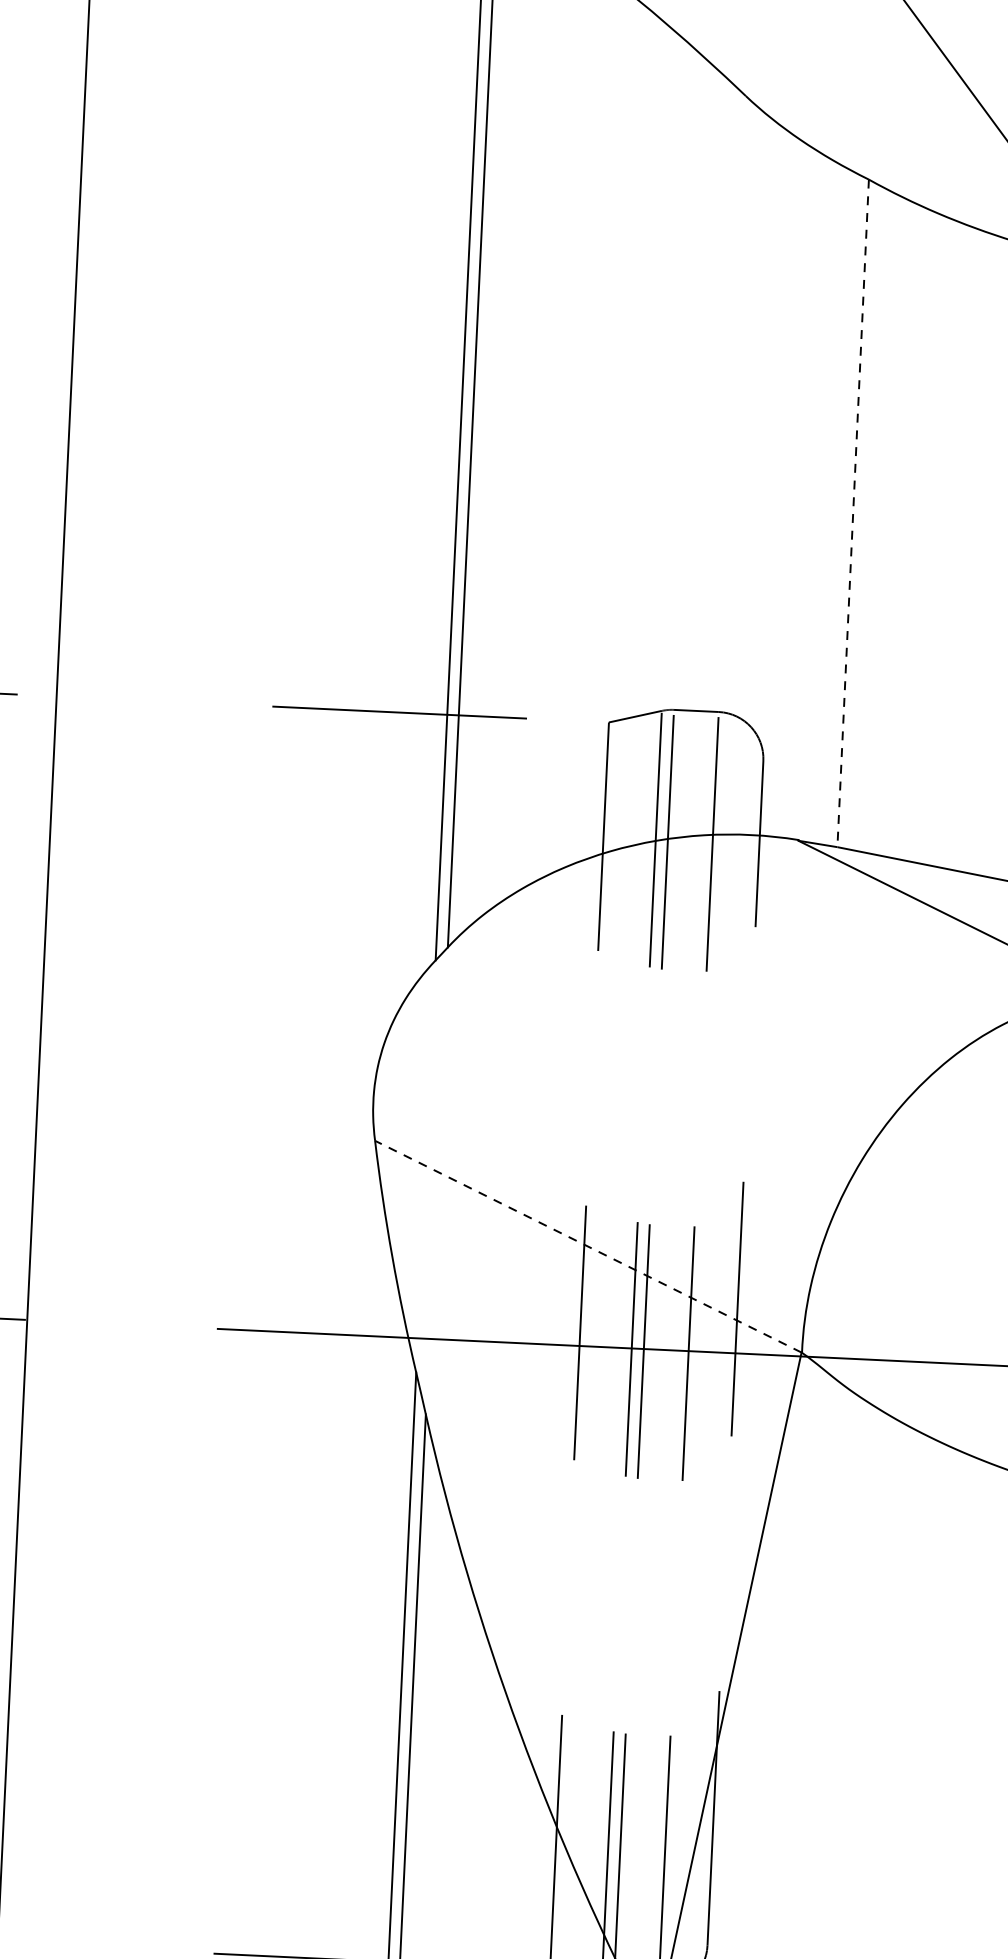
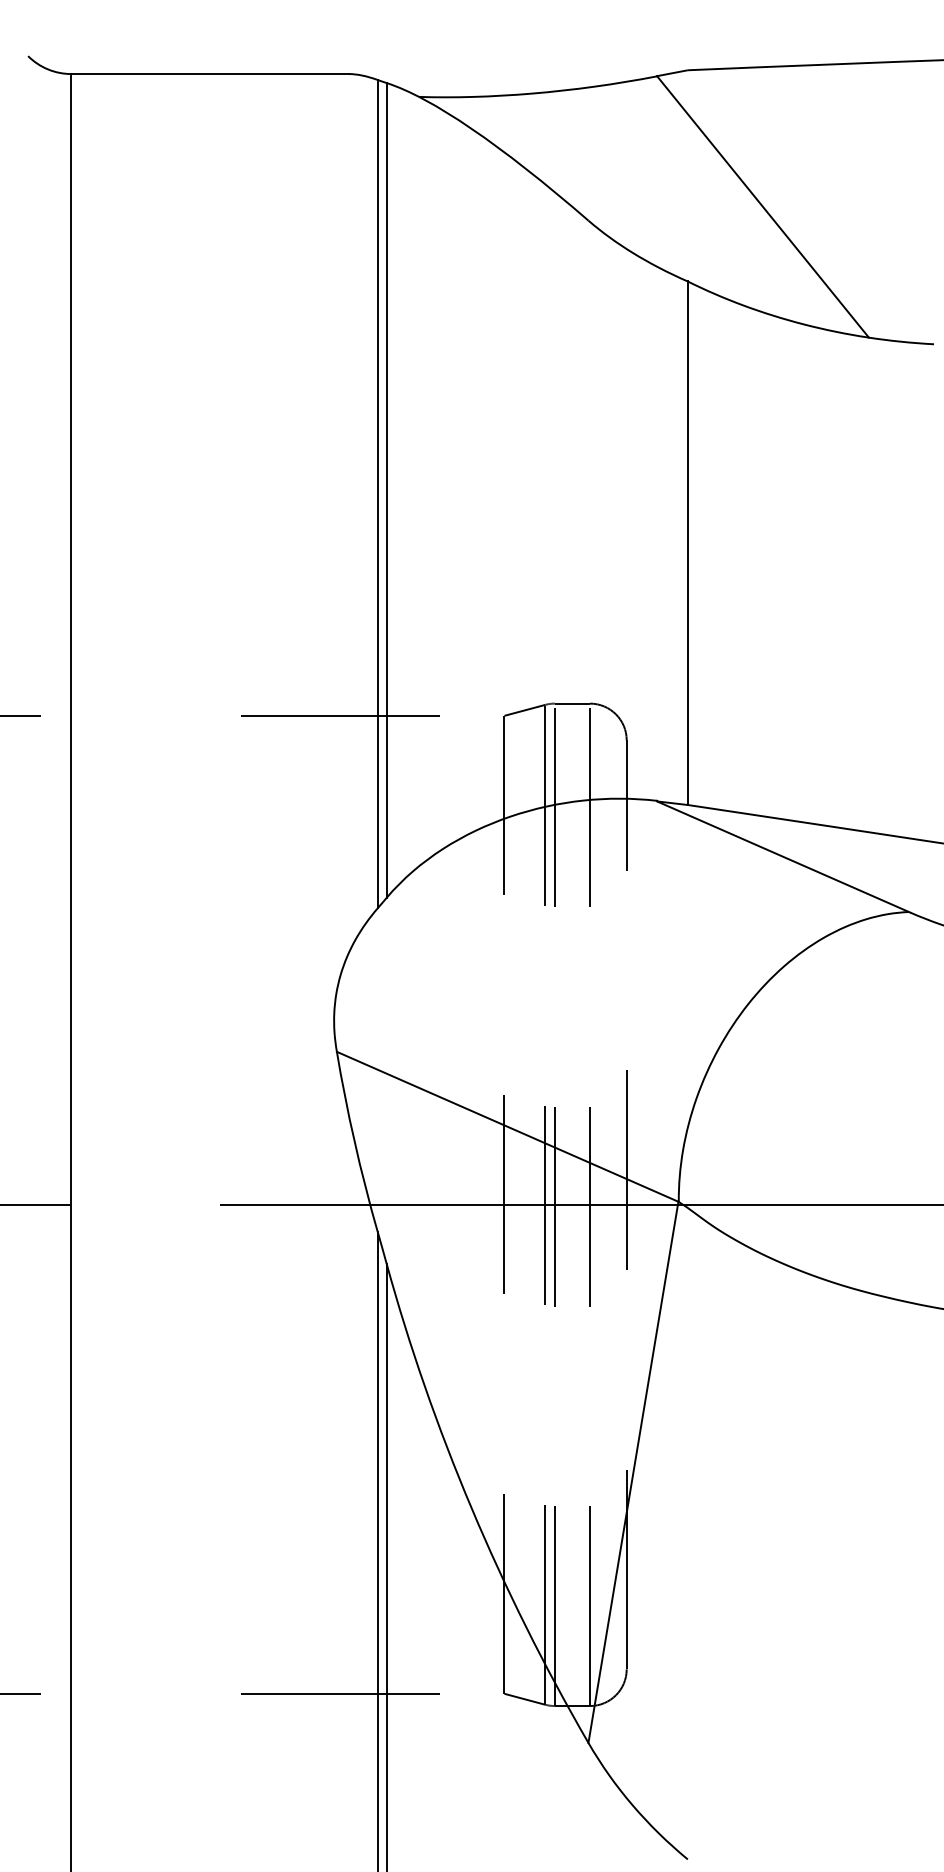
line: (852, 513) -> (687, 543), dashed -> solid
line: (588, 1246) -> (507, 1126), dashed -> solid

